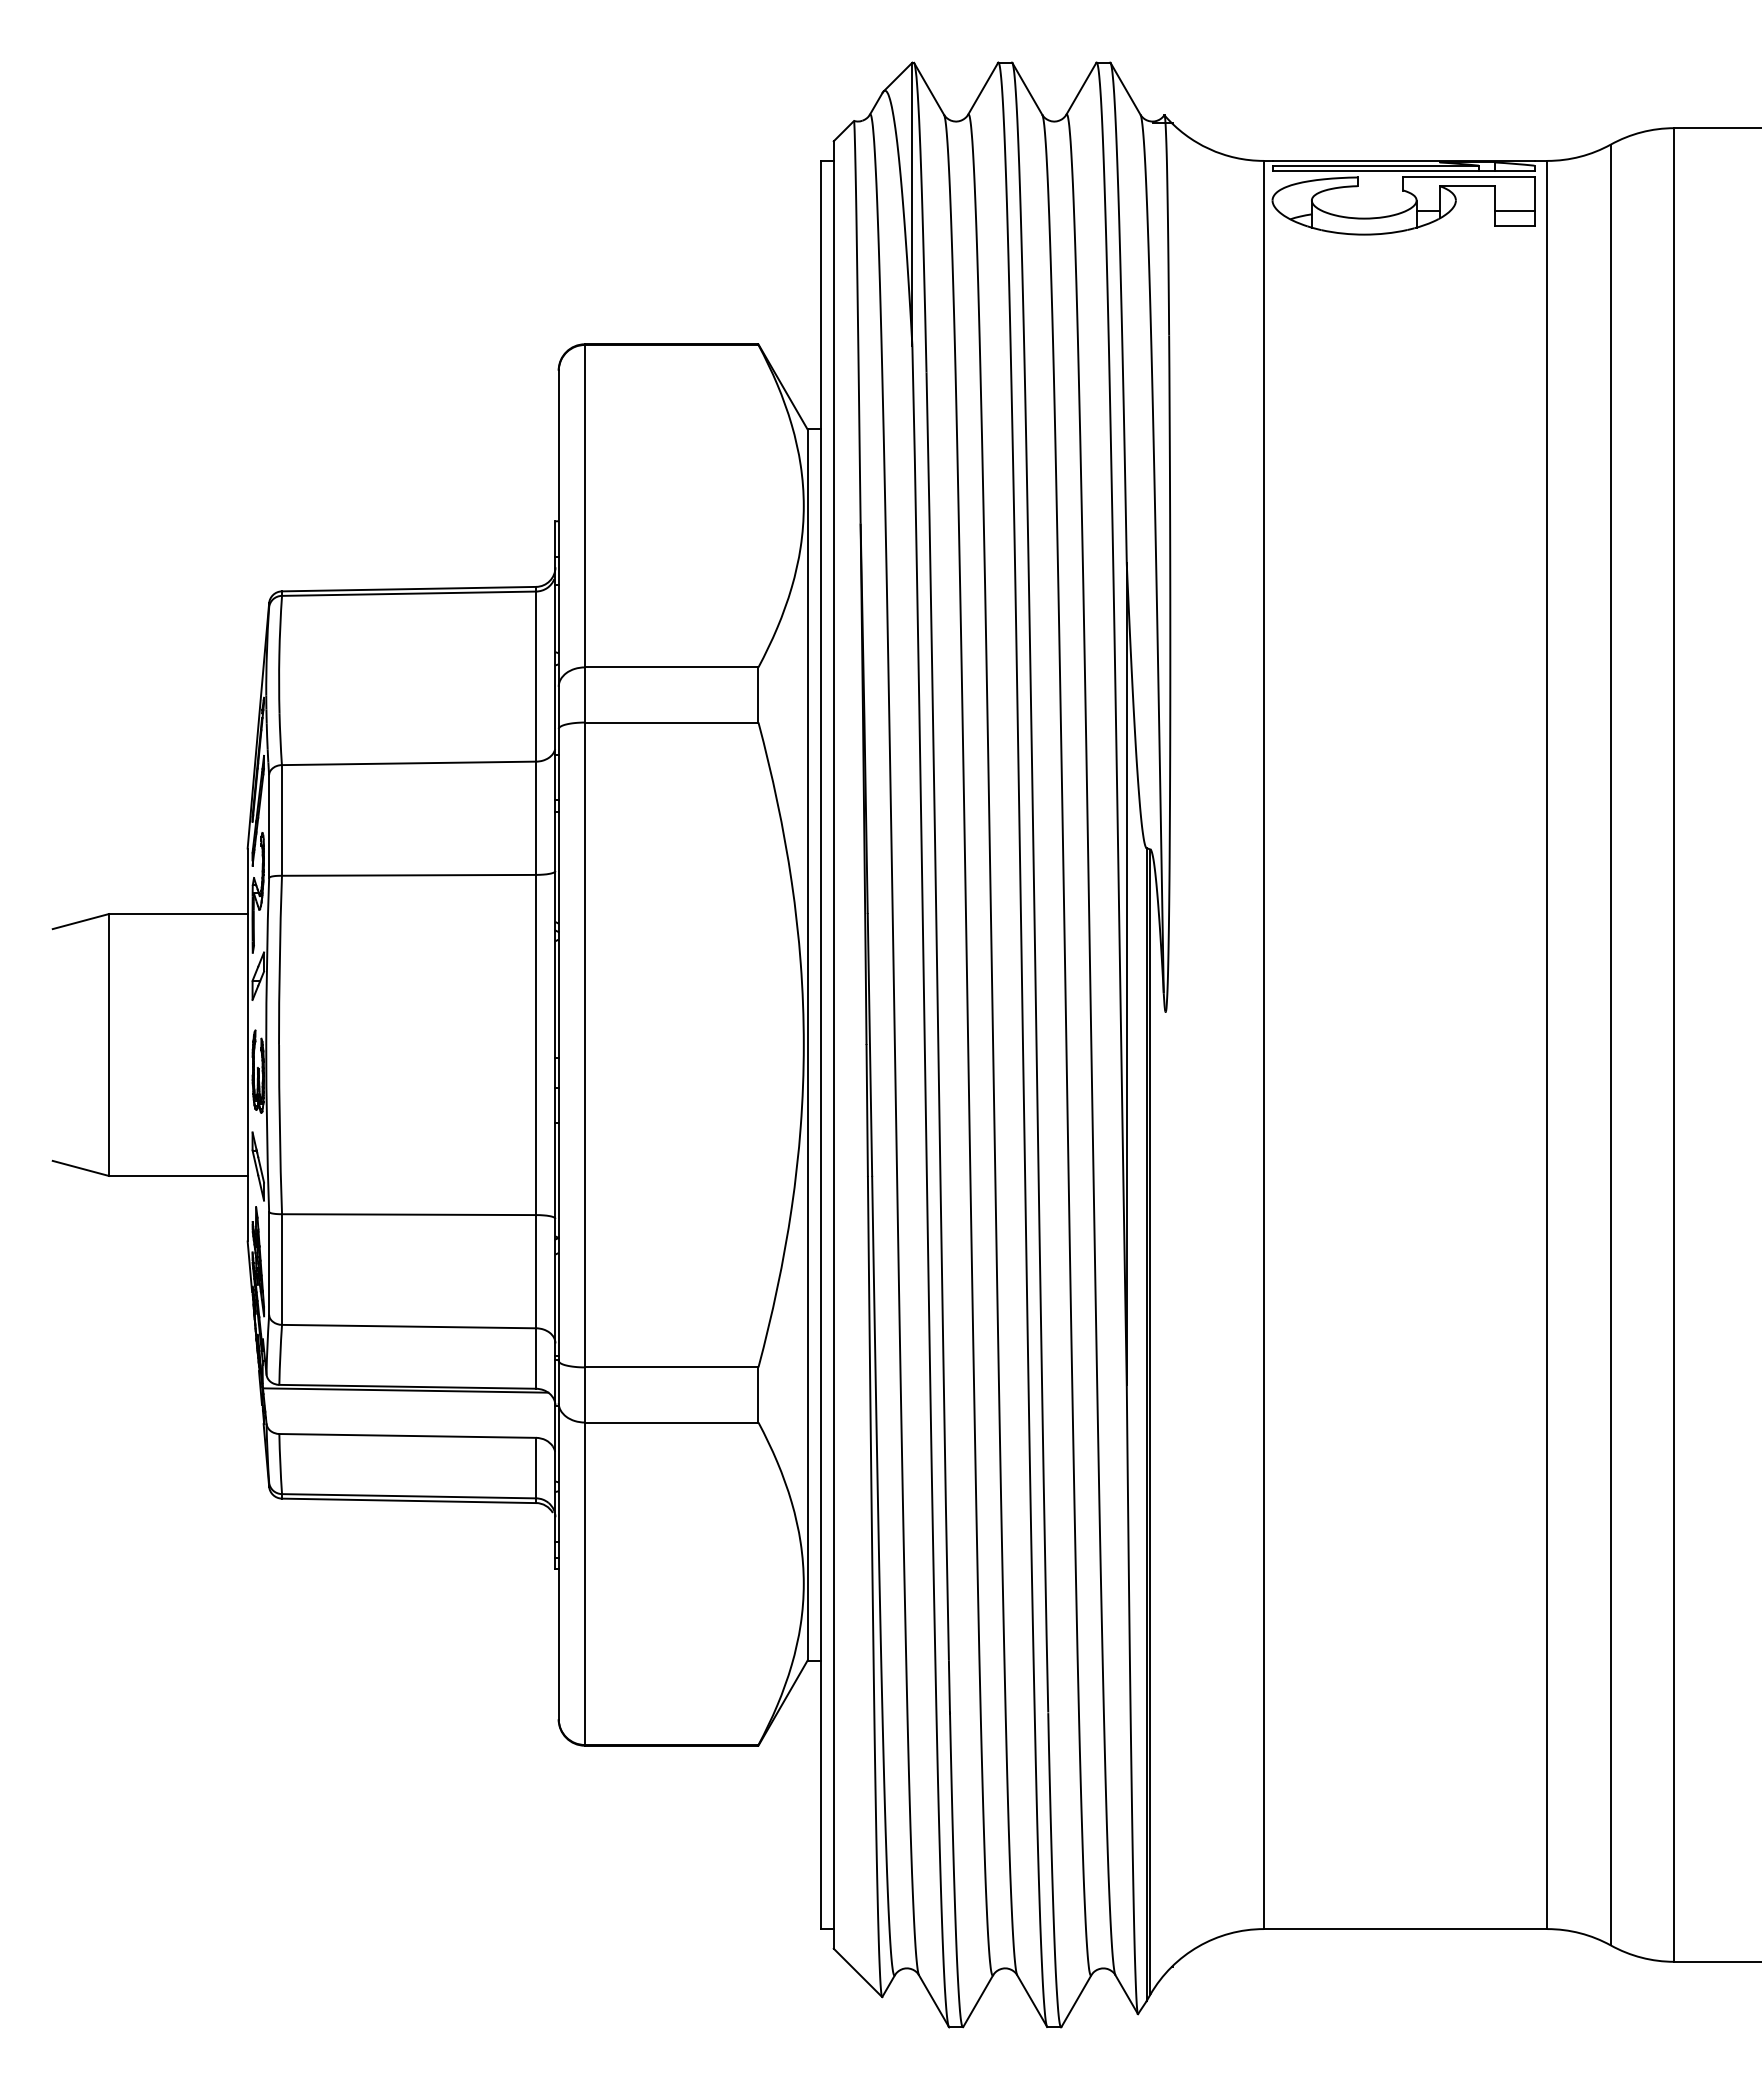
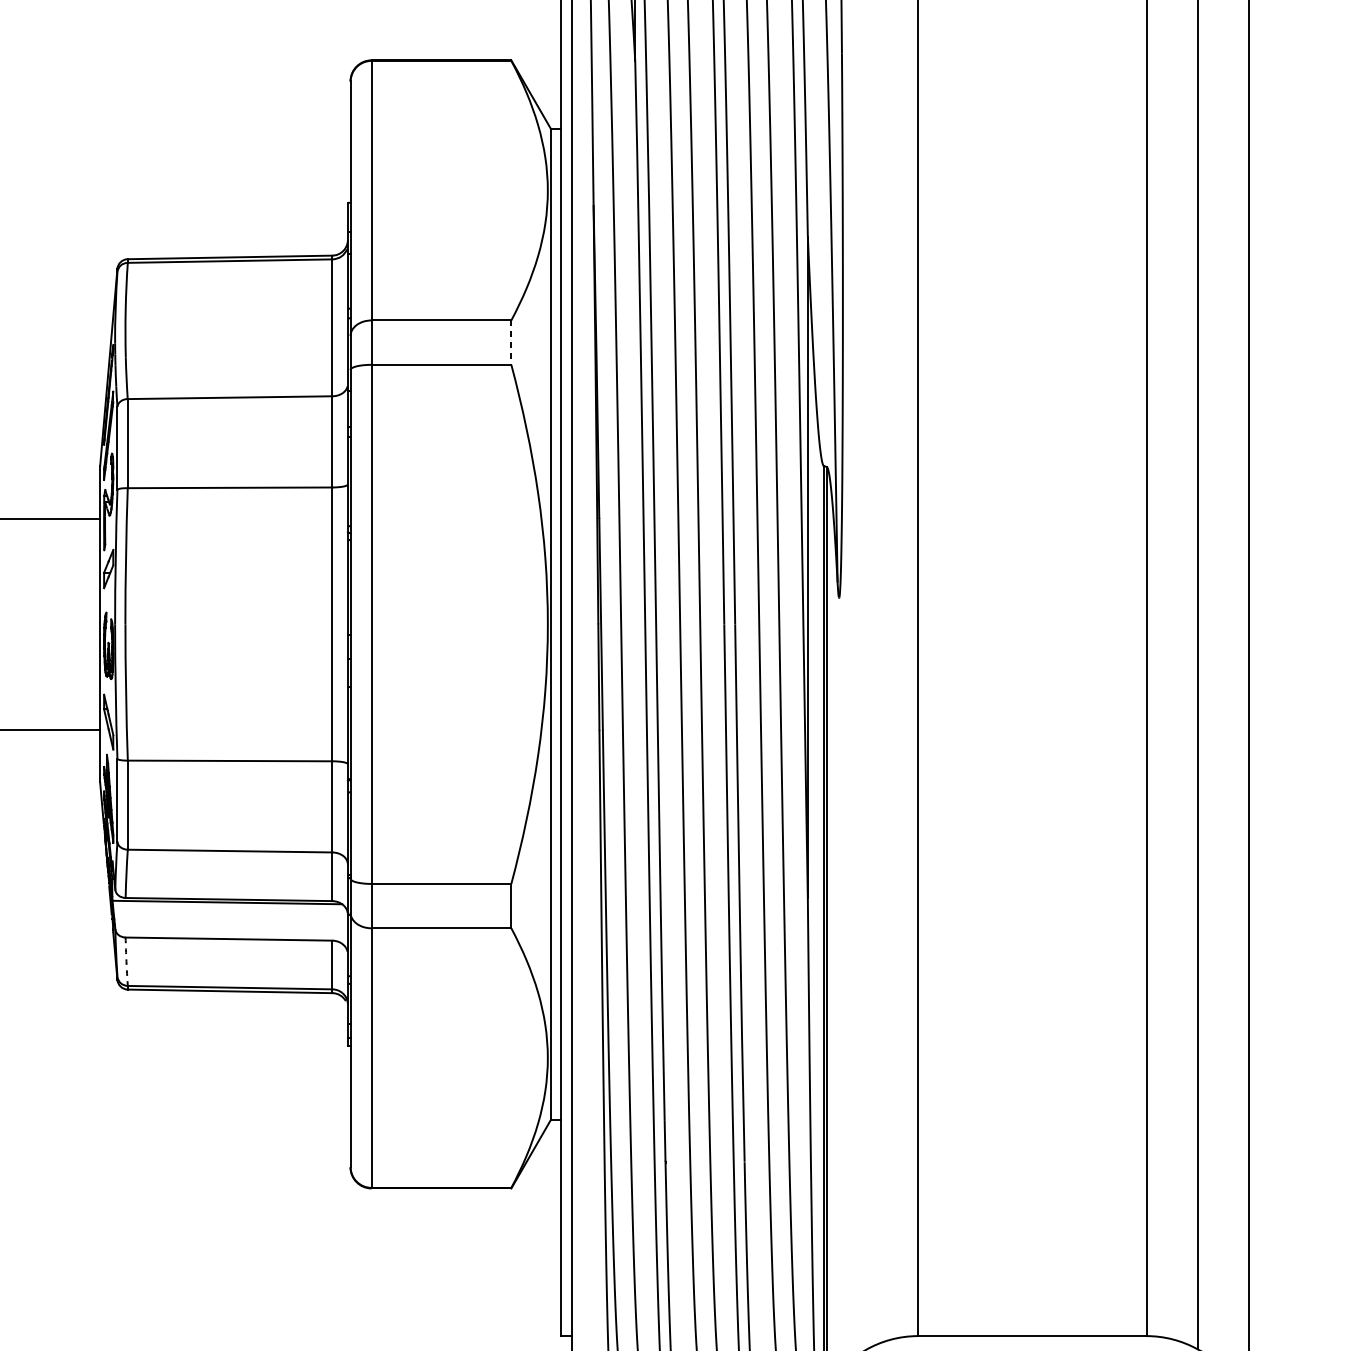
line: (758, 694) -> (511, 342), solid -> dashed
arc: (280, 1464) -> (126, 962), solid -> dashed

